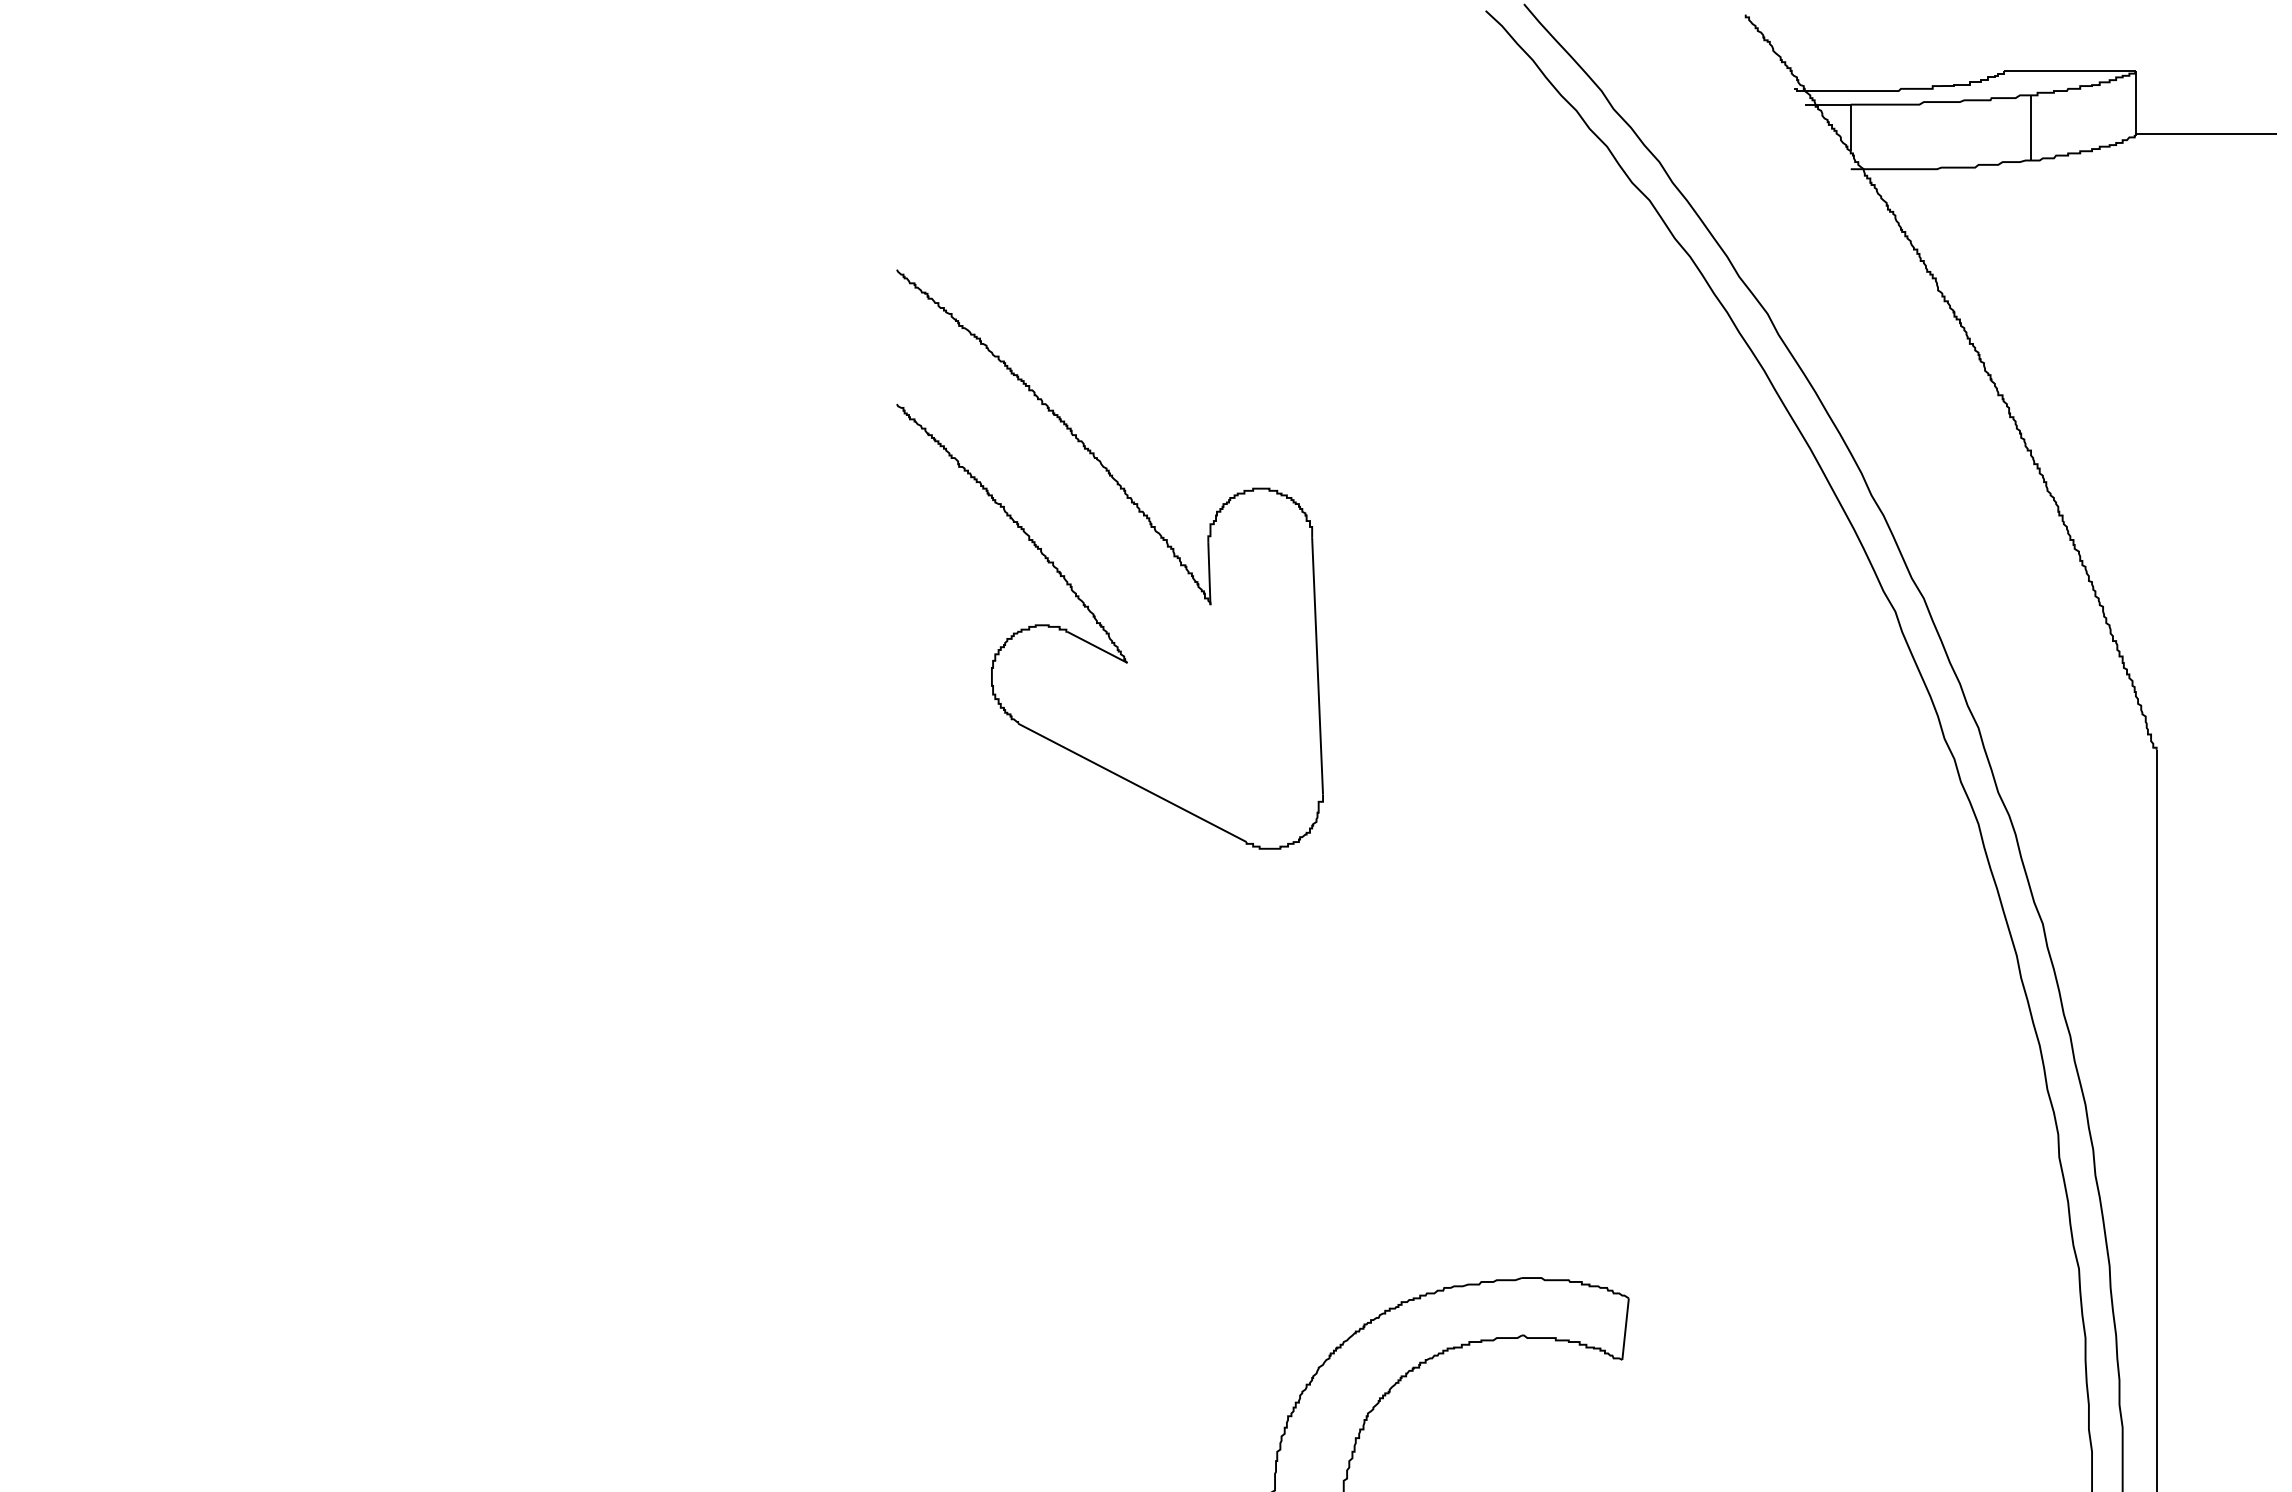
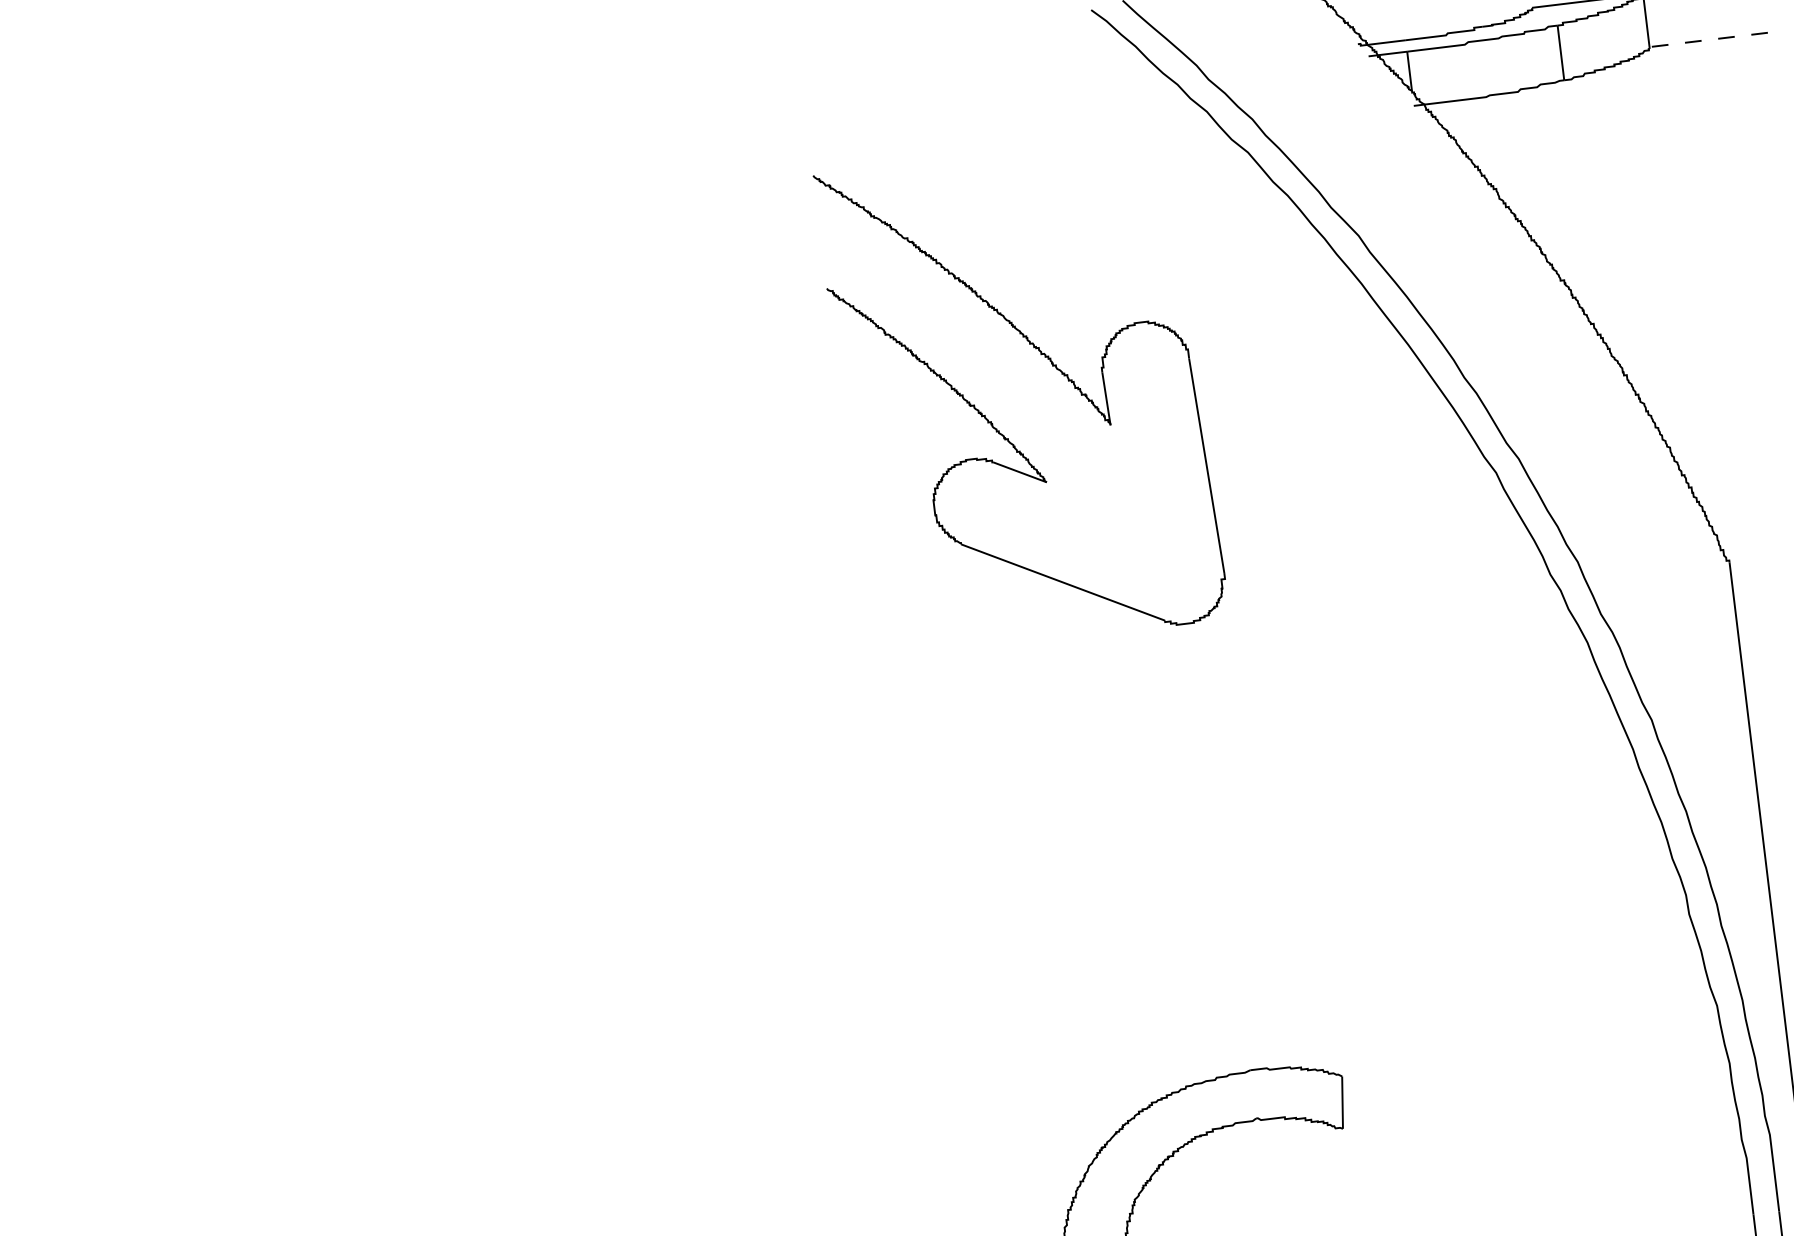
line: (2205, 133) -> (1707, 39), solid -> dashed
part: (1071, 583) -> (991, 421), moved

